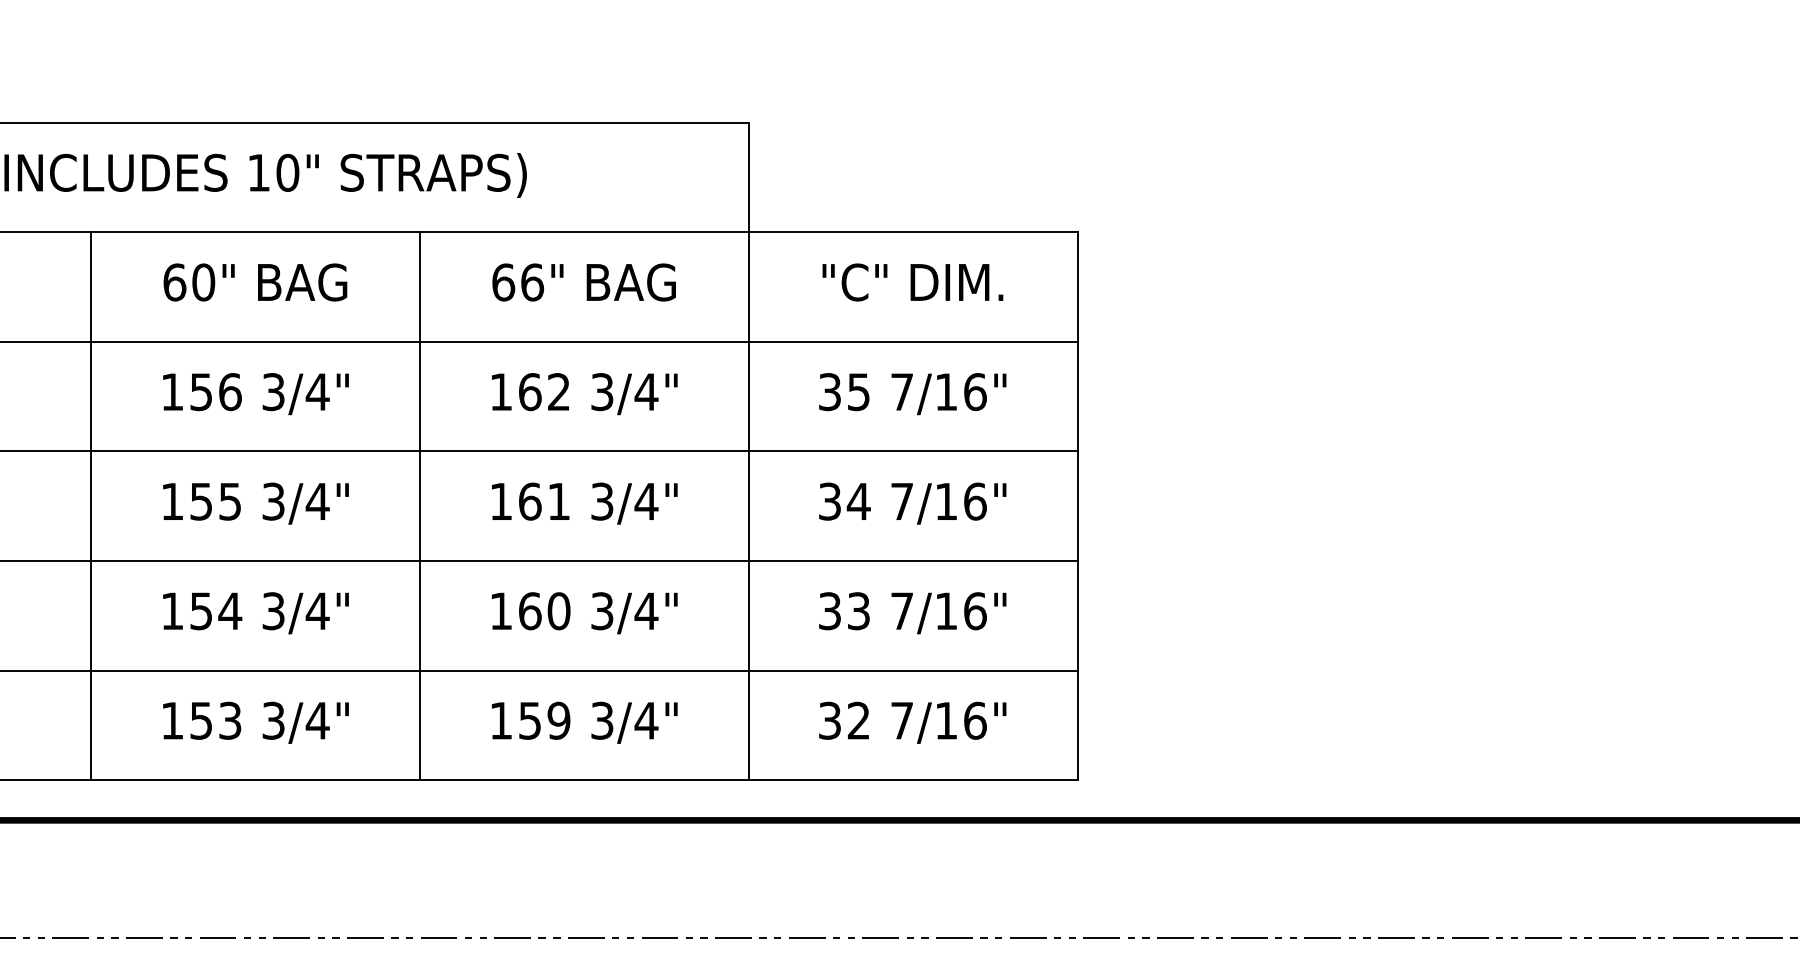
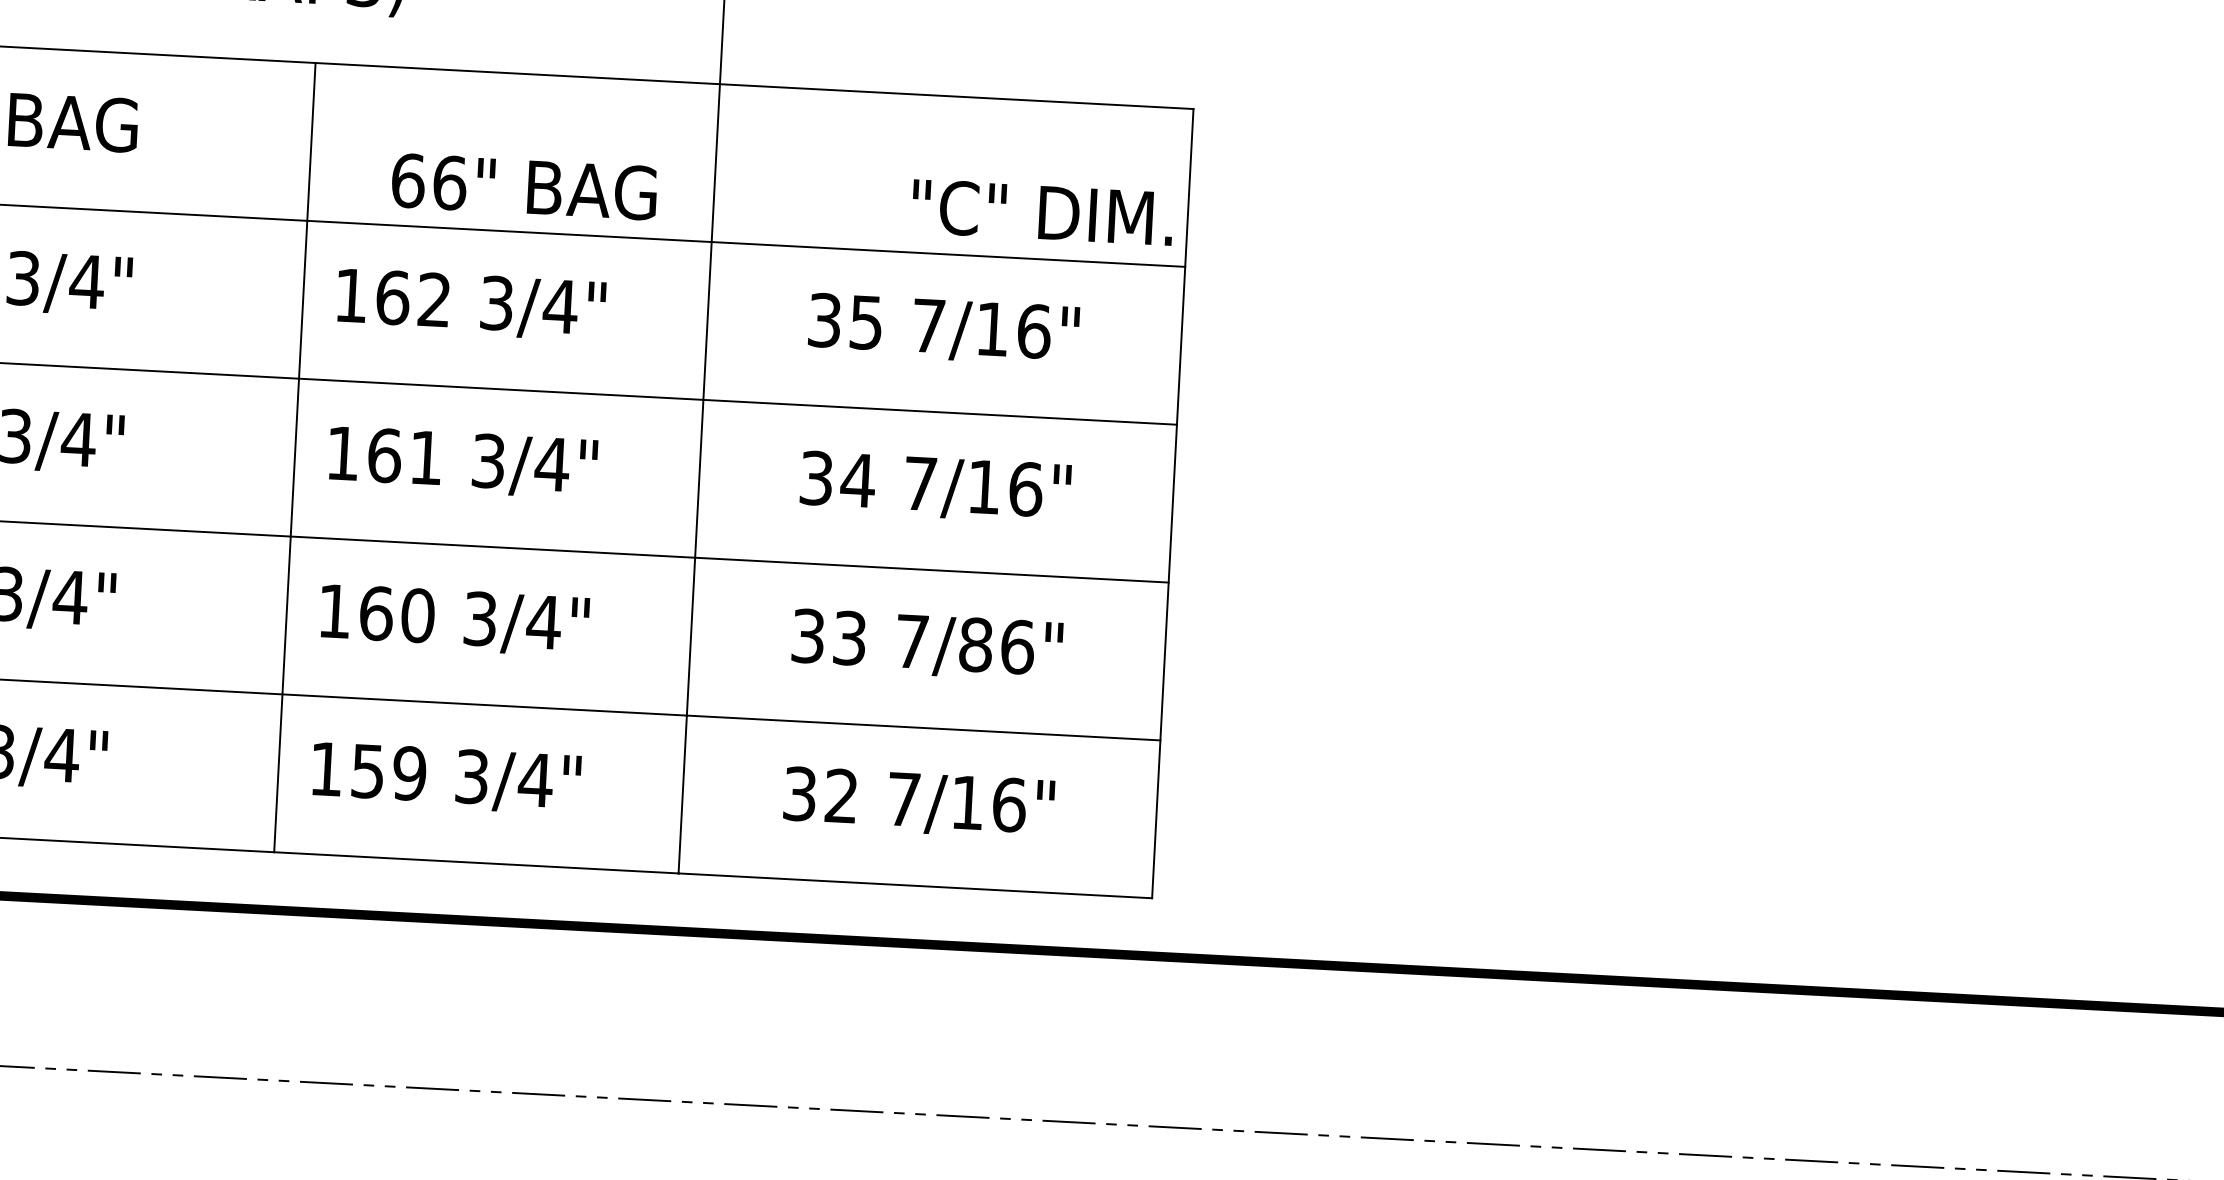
text: (583, 282) -> (523, 186), moved
text: (912, 282) -> (1042, 212), moved
line: (420, 506) -> (295, 458), moved
text: (946, 611) -> (976, 645), 7/16" -> 7/86"

